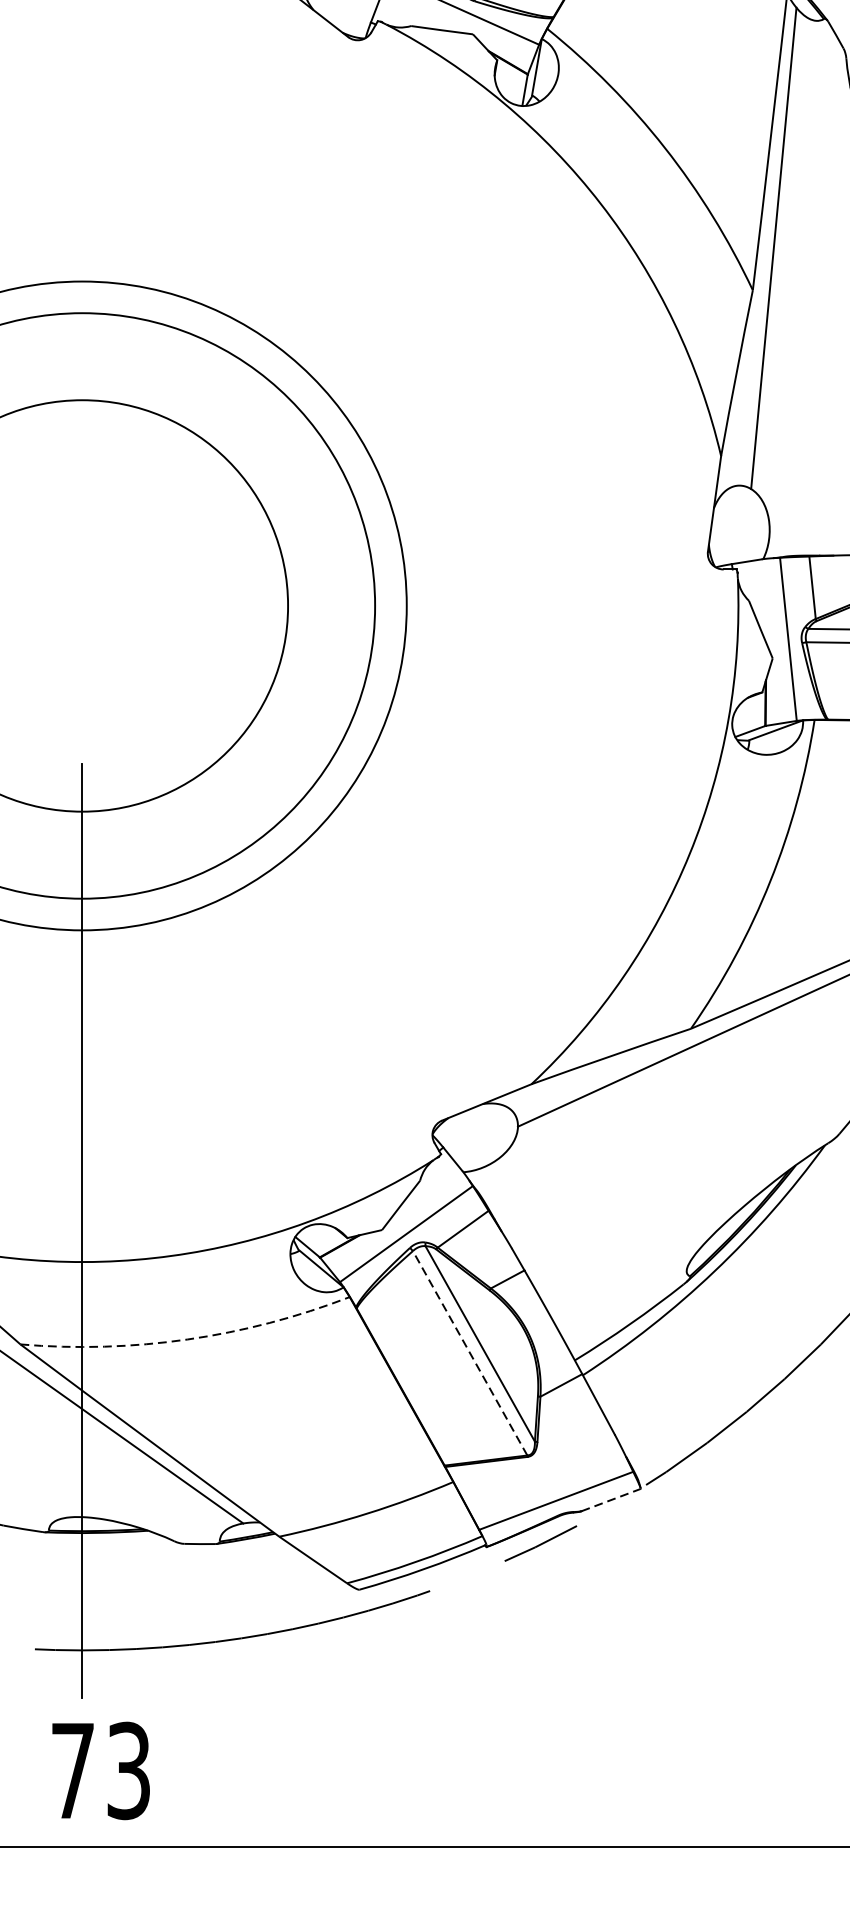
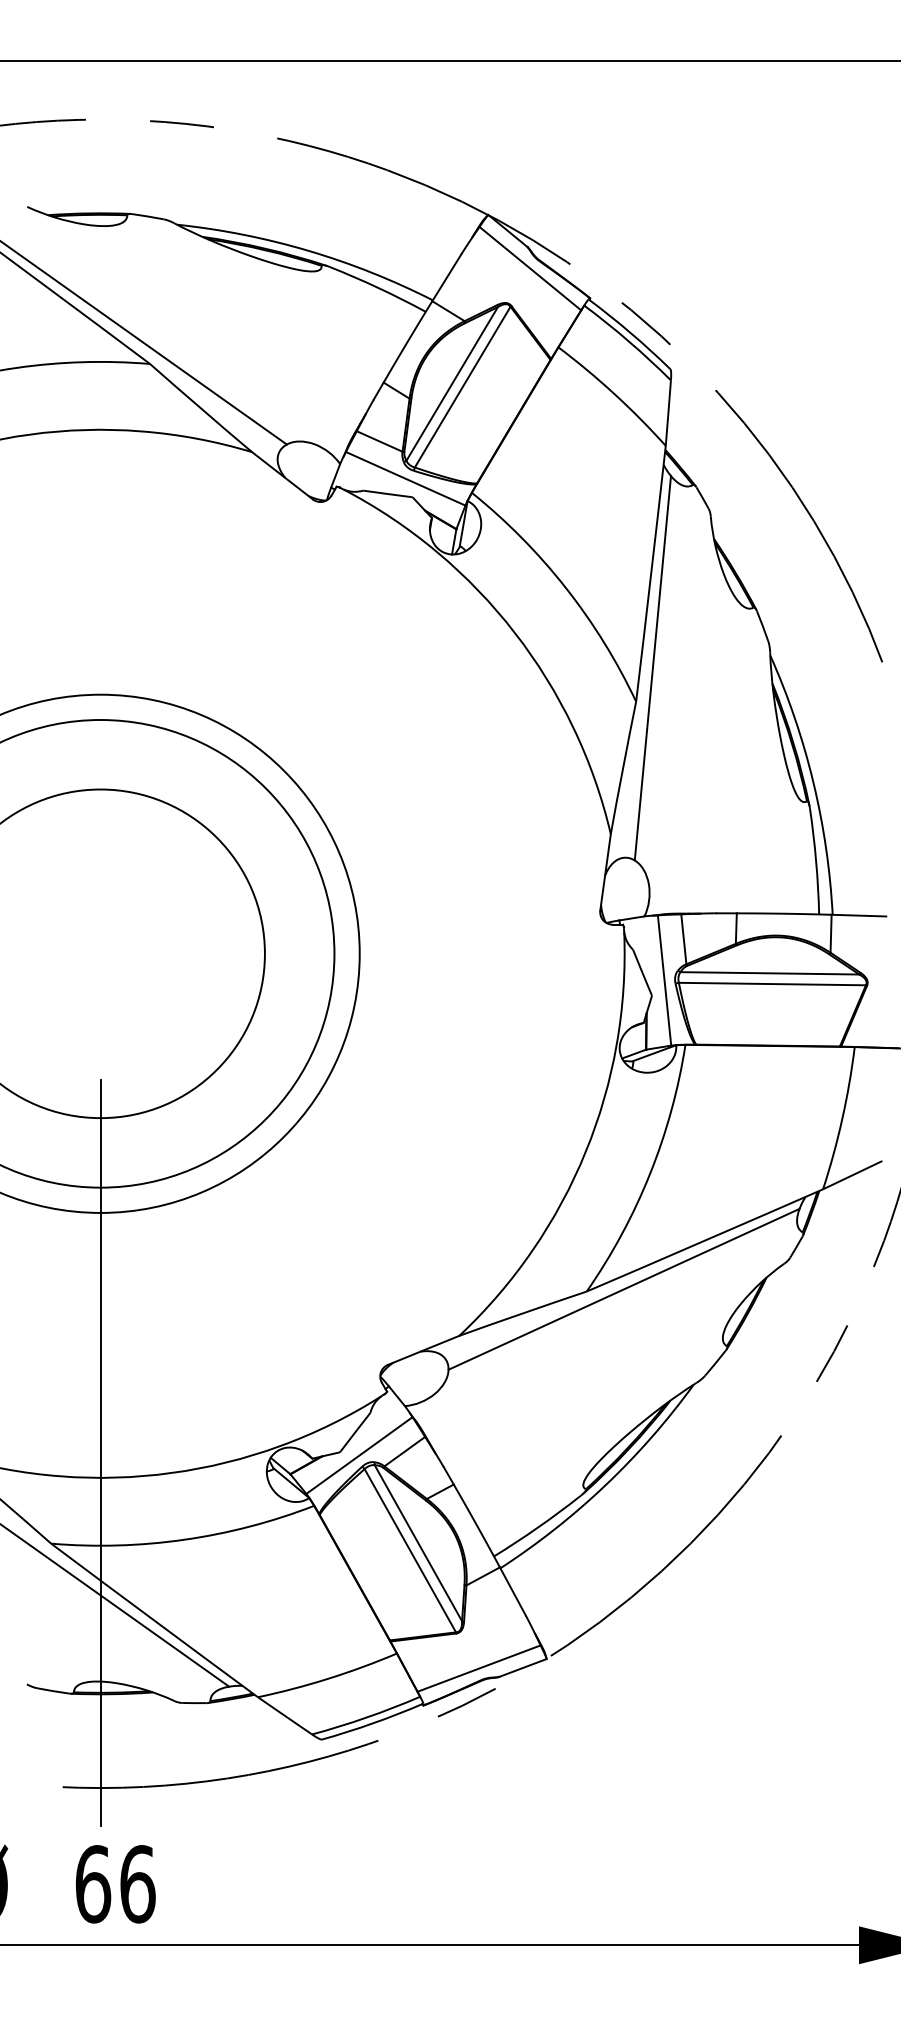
arc: (187, 1339) -> (184, 1539), dashed -> solid
line: (470, 1352) -> (410, 1550), dashed -> solid
line: (611, 1499) -> (523, 1667), dashed -> solid
text: (100, 1771) -> (115, 1884), 73 -> 66

